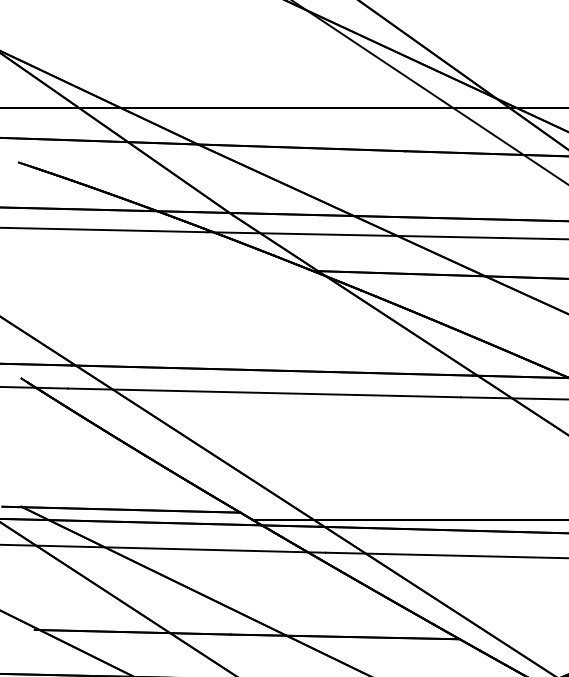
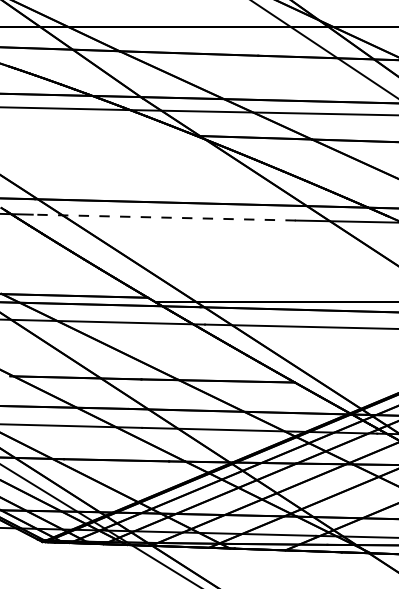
line: (264, 392) -> (164, 217), solid -> dashed

